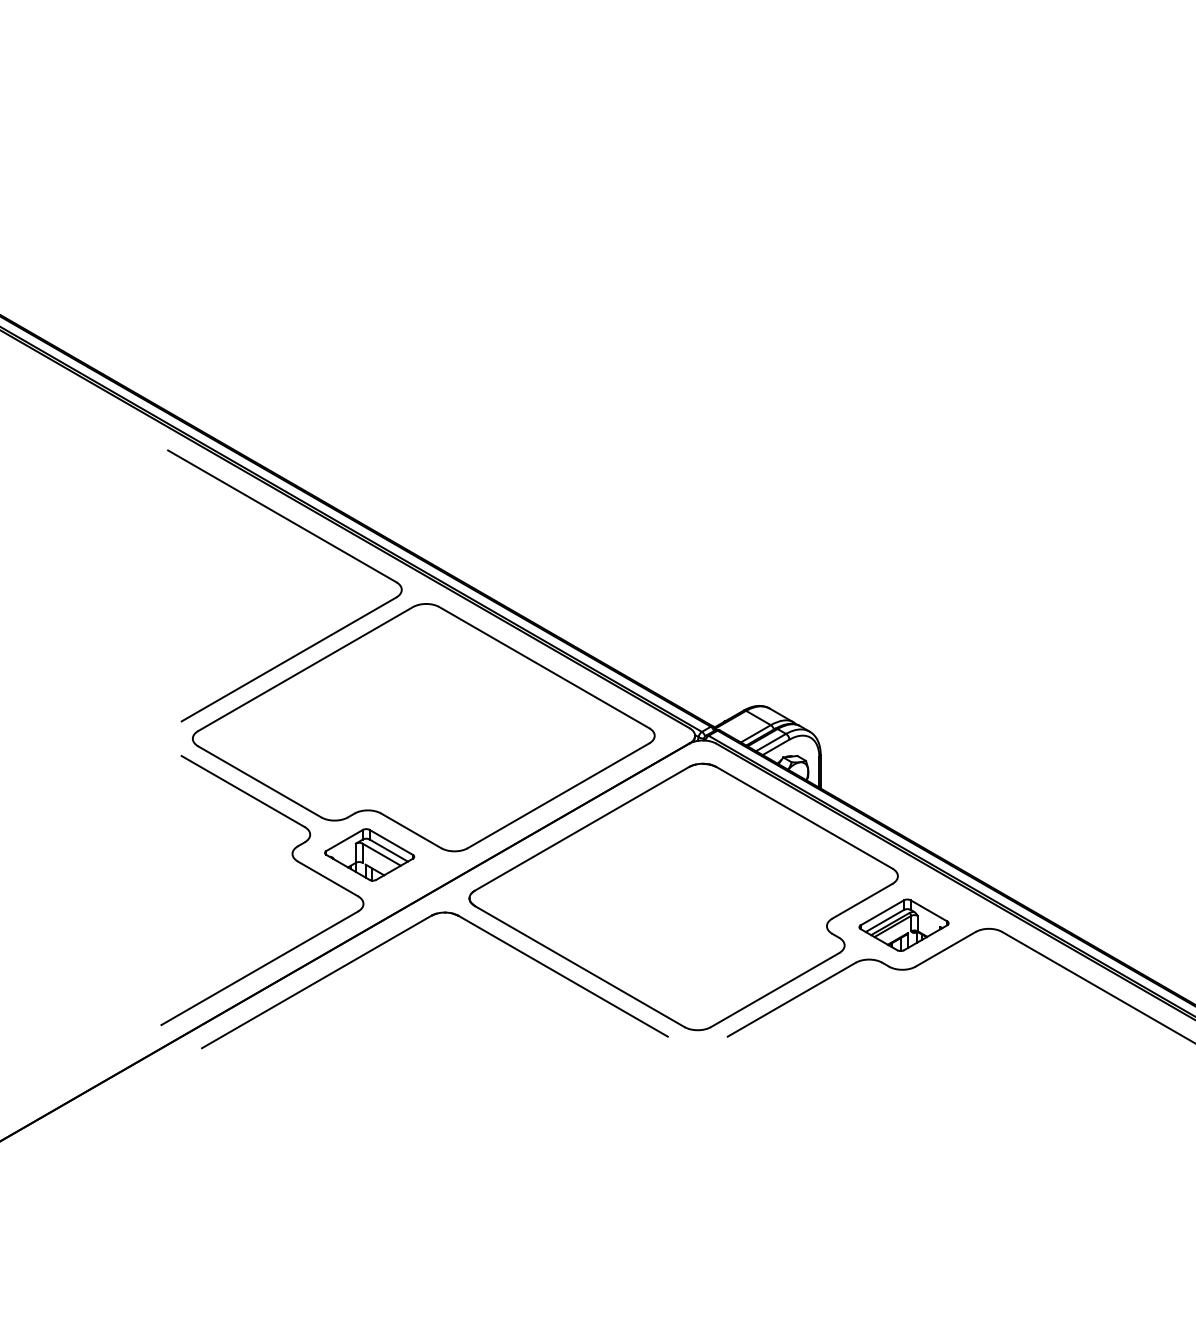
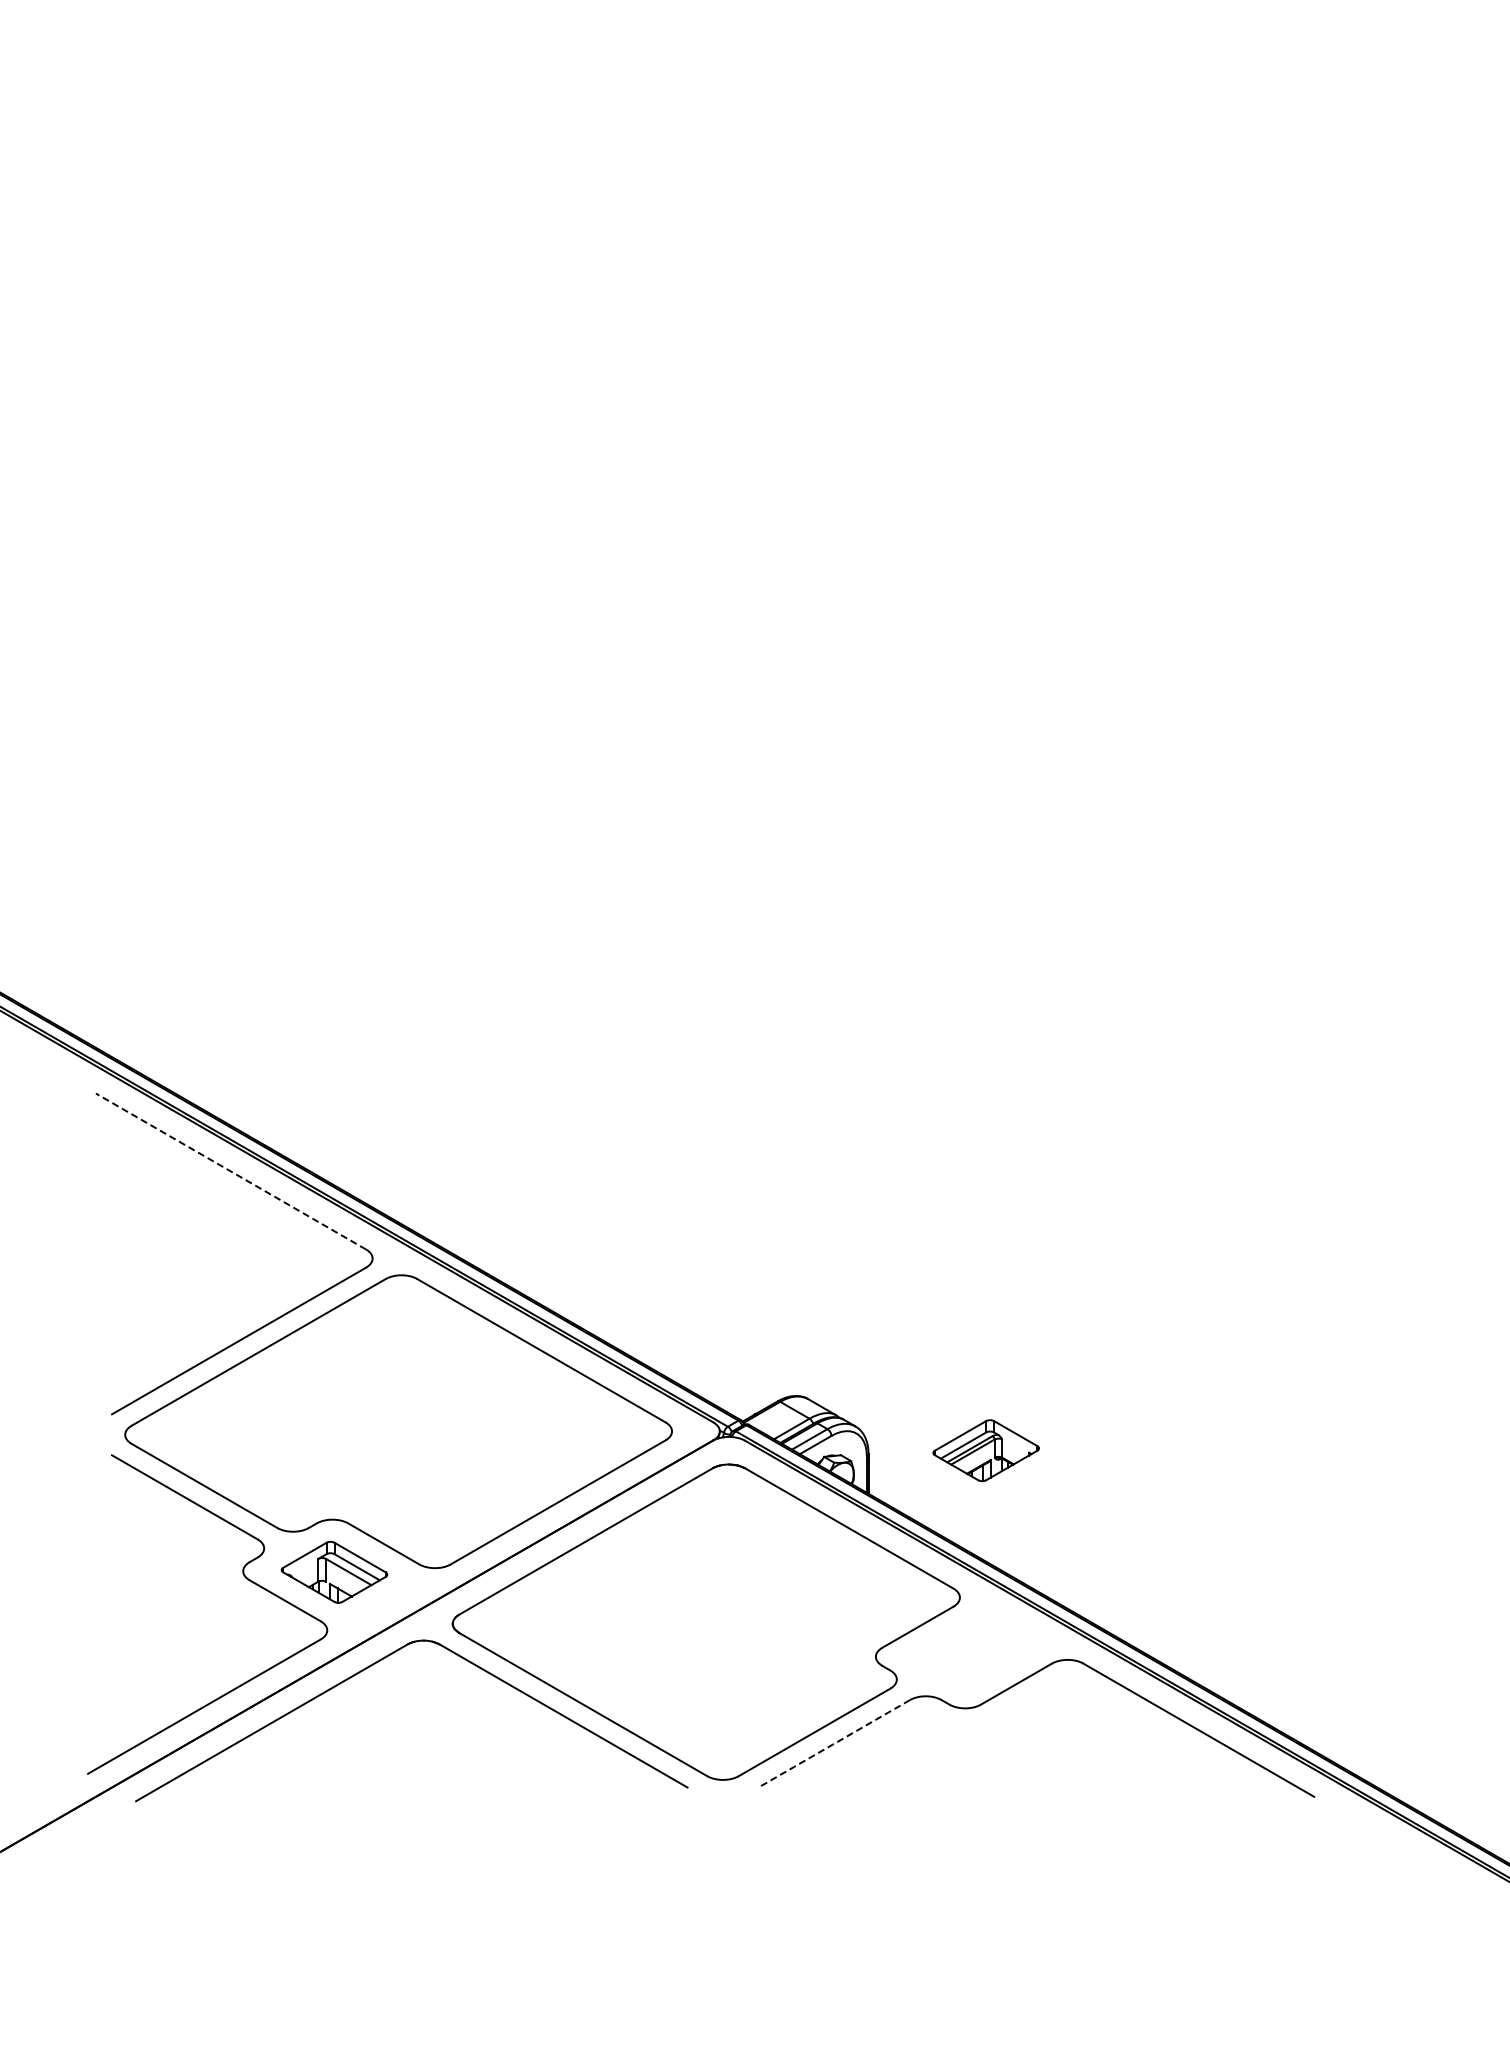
line: (281, 516) -> (230, 1171), solid -> dashed
part: (903, 925) -> (985, 1450), moved
line: (791, 999) -> (834, 1743), solid -> dashed

